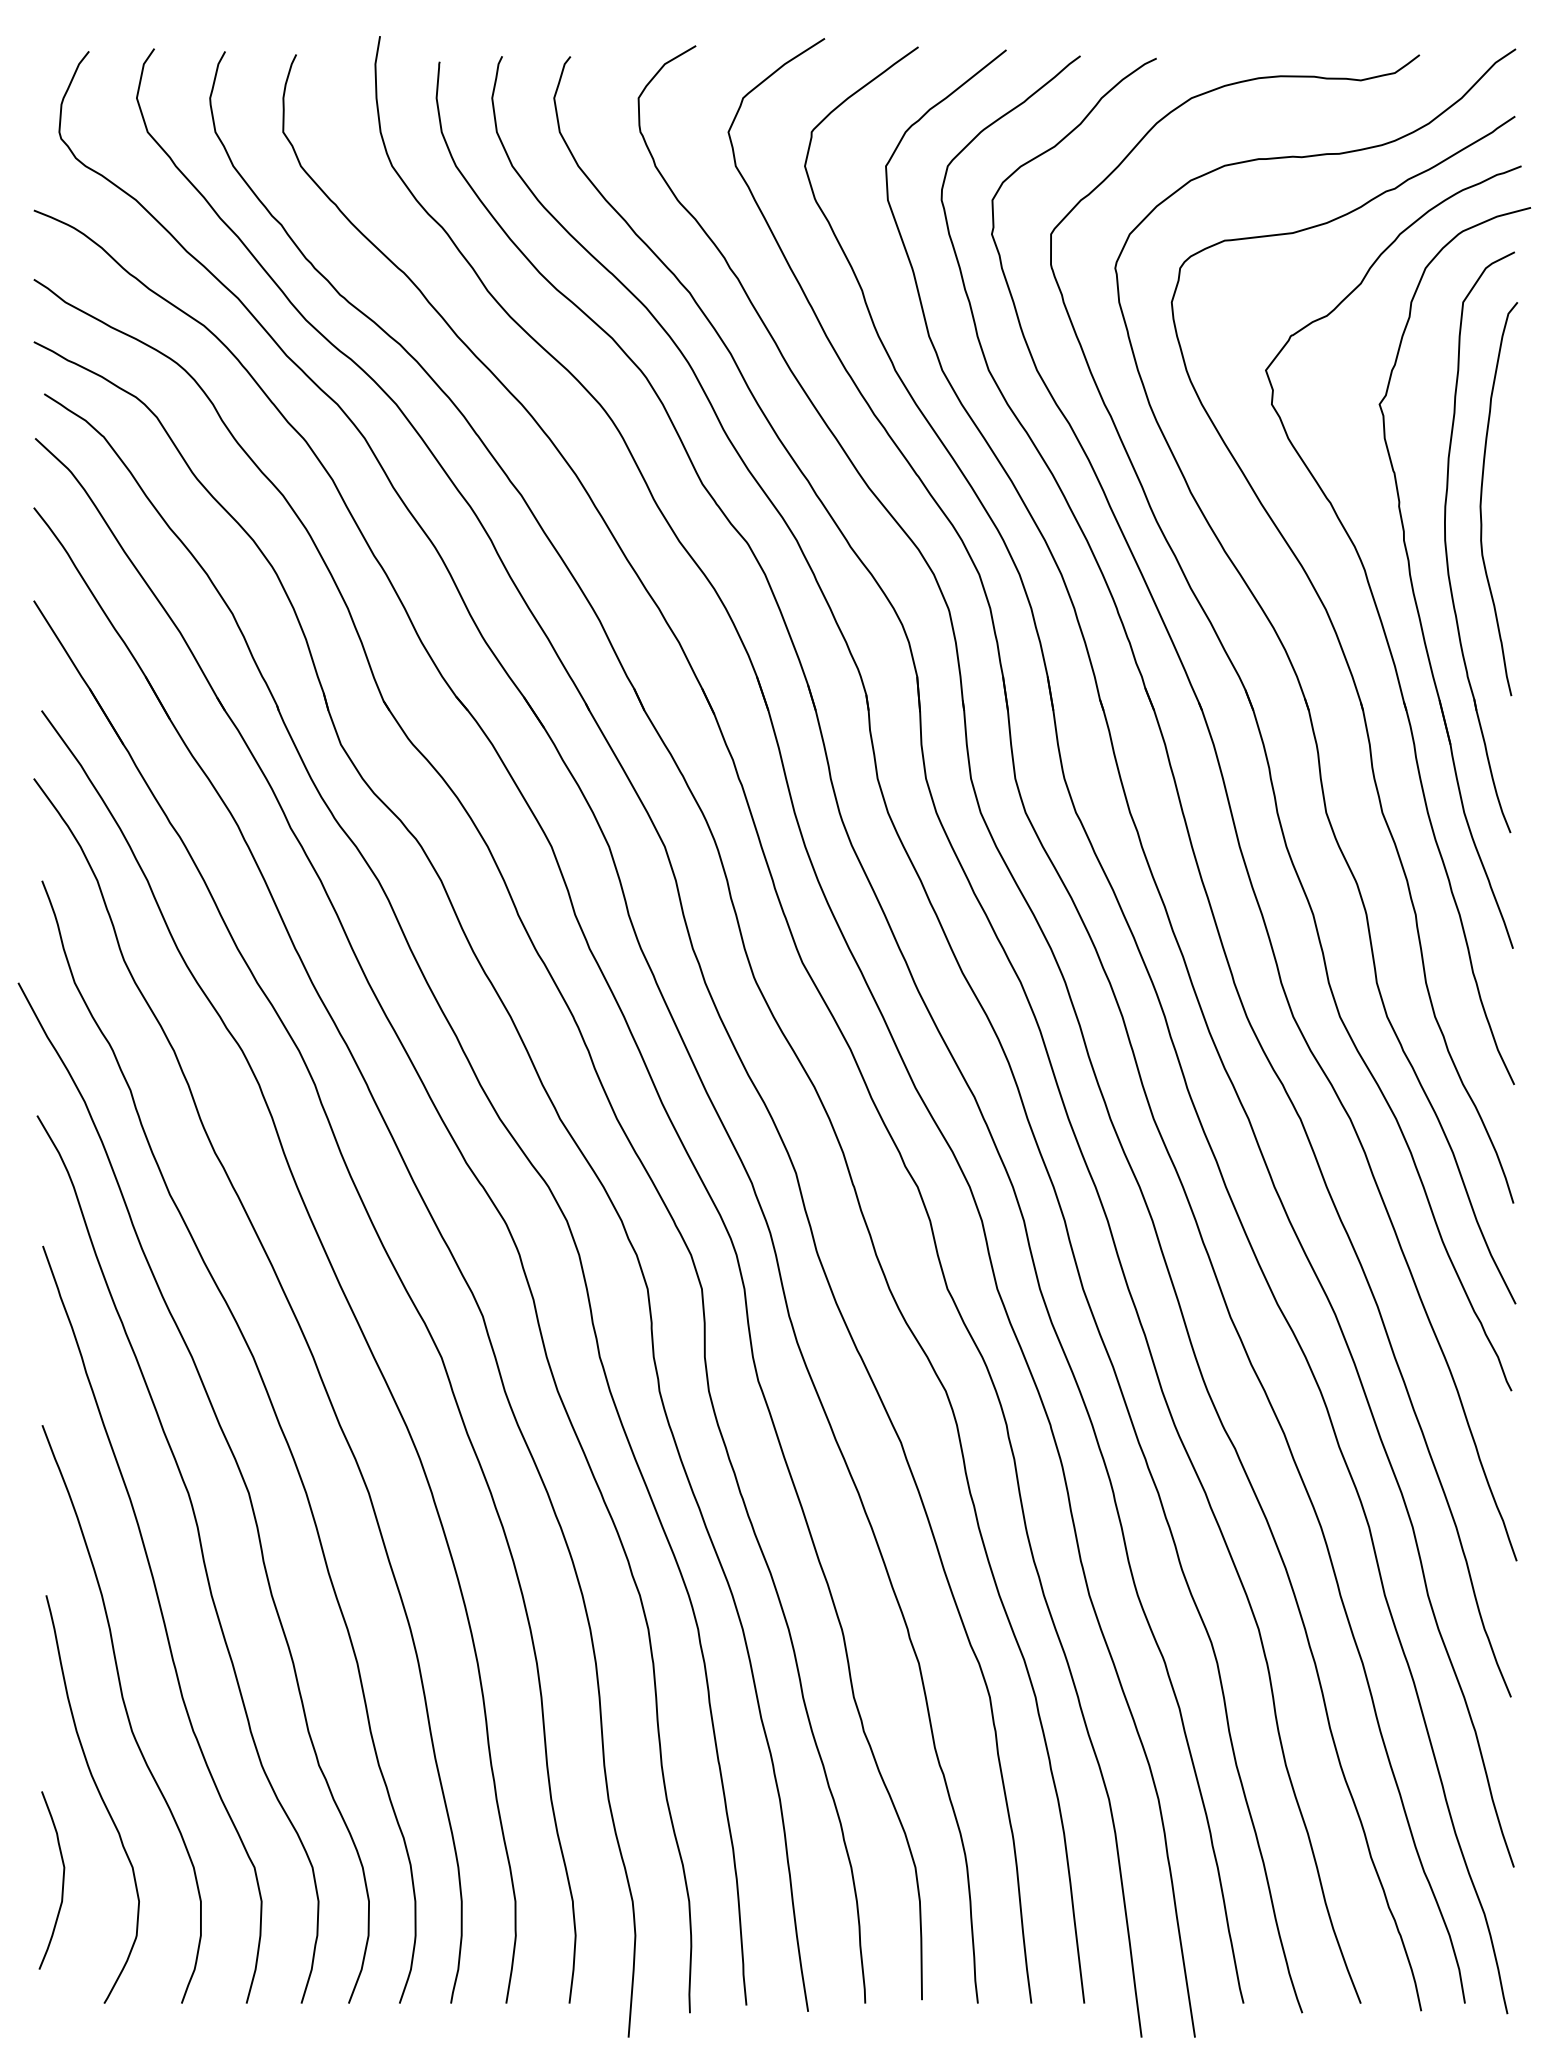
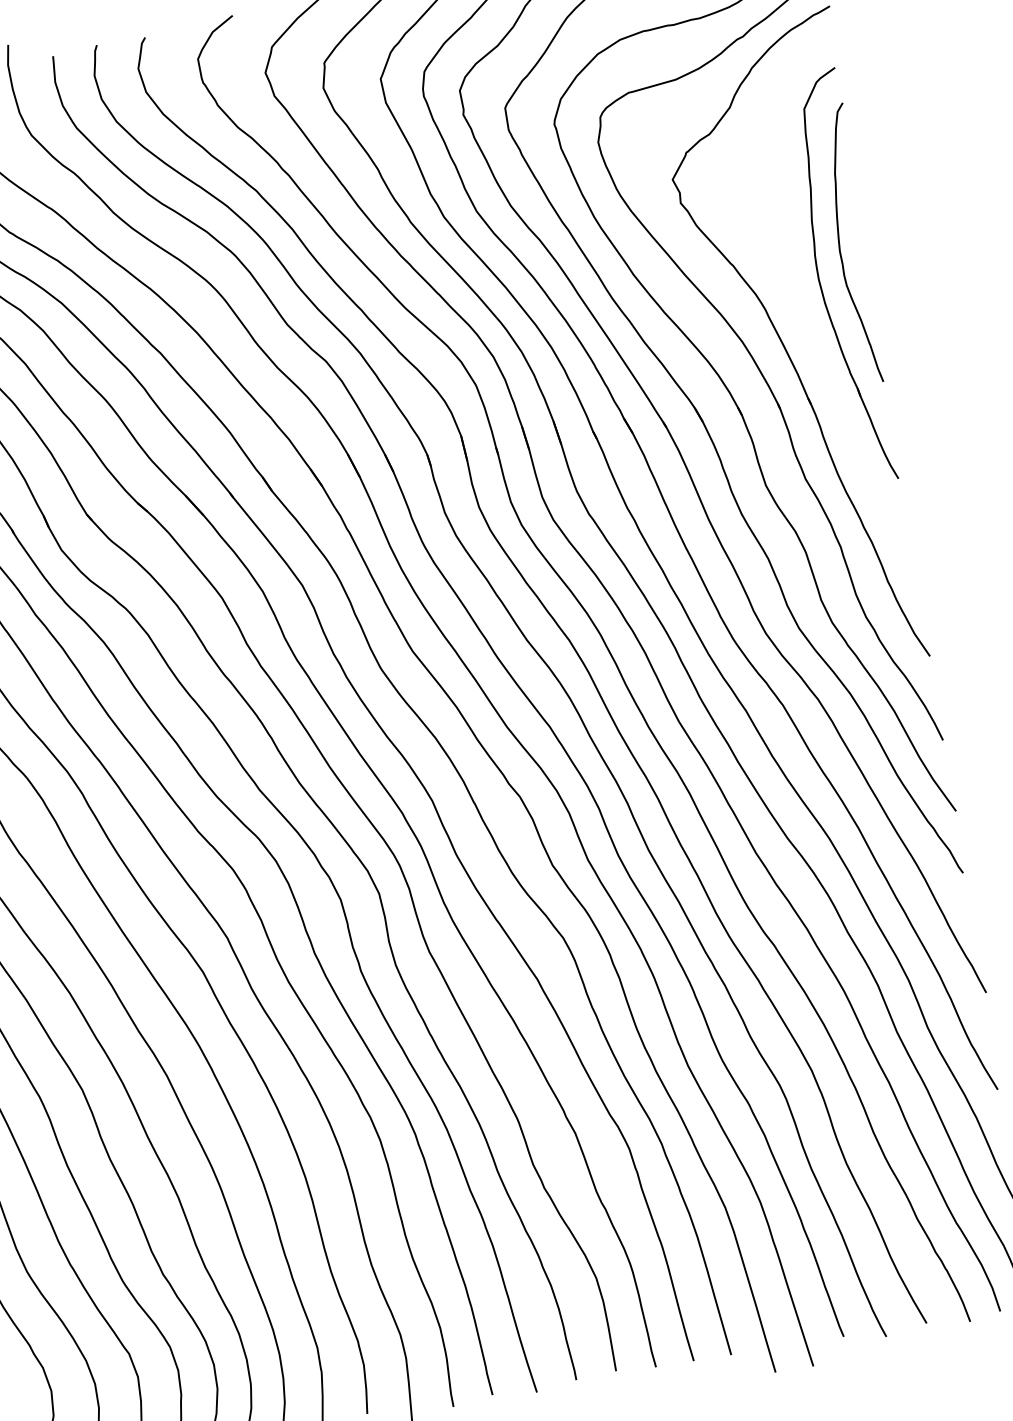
part: (1413, 586) -> (801, 315), removed

